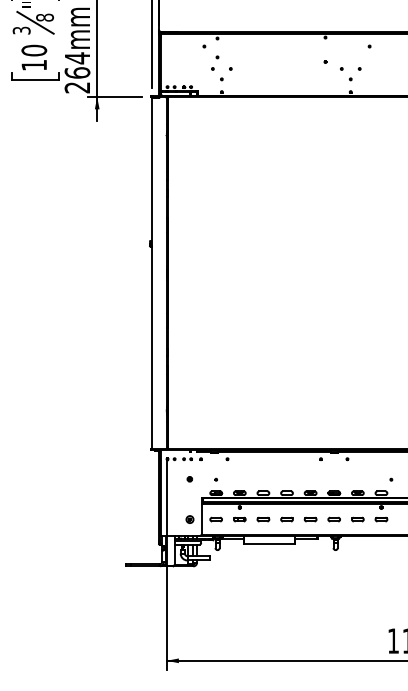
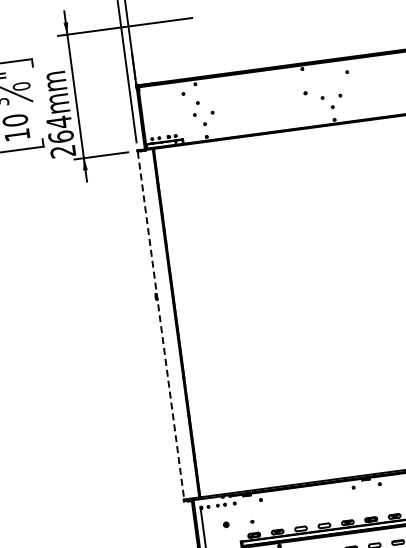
text: (44, 17) -> (21, 86), 8 -> 0
line: (151, 273) -> (161, 325), solid -> dashed

